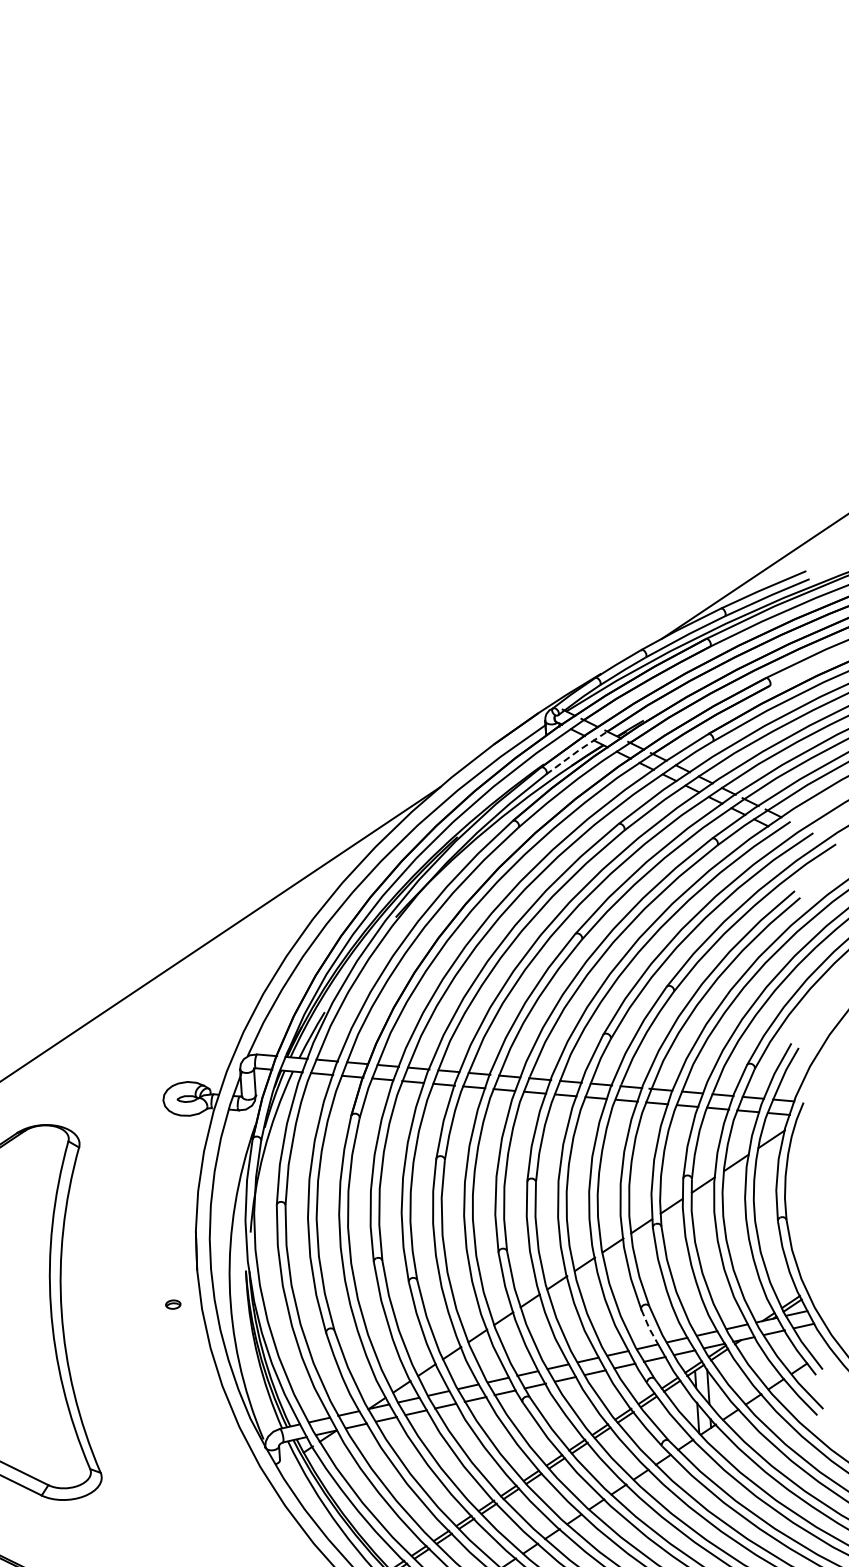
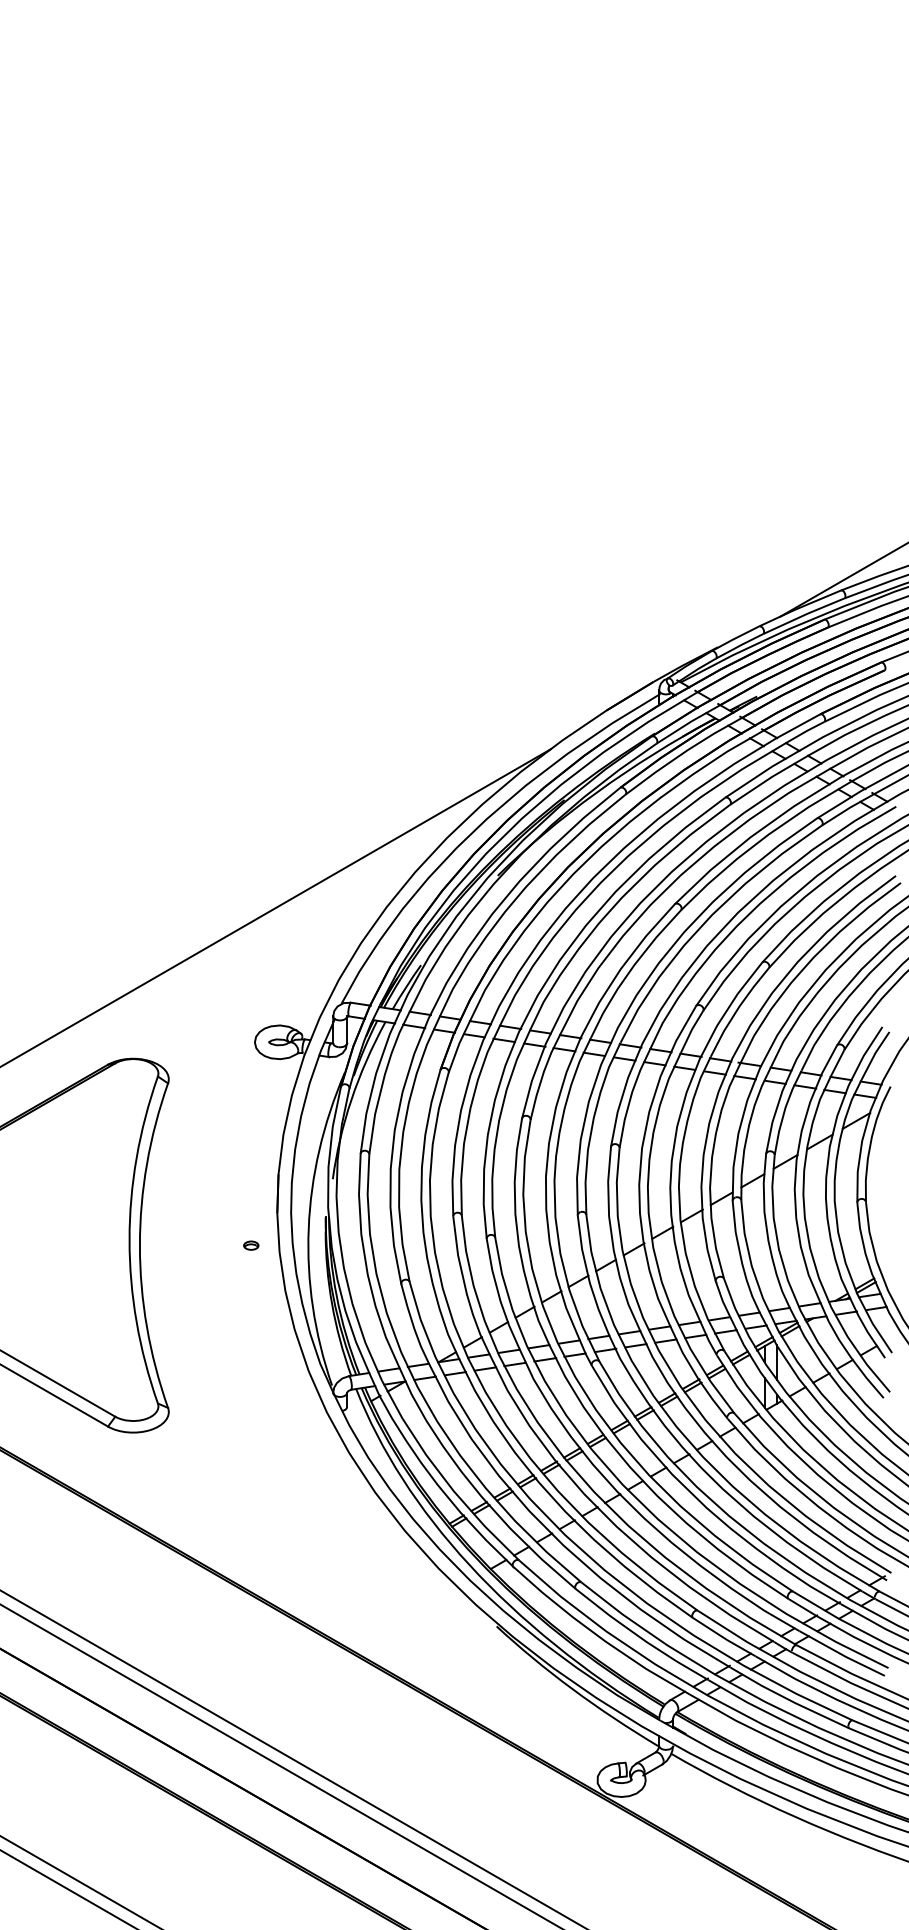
line: (576, 752) -> (688, 723), dashed -> solid
line: (649, 1328) -> (722, 1300), dashed -> solid

